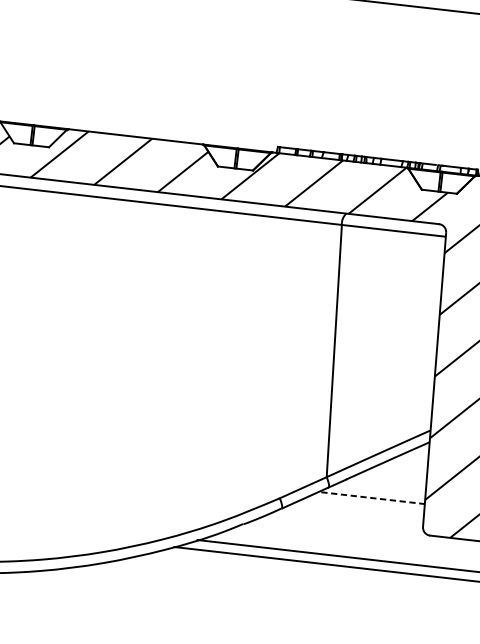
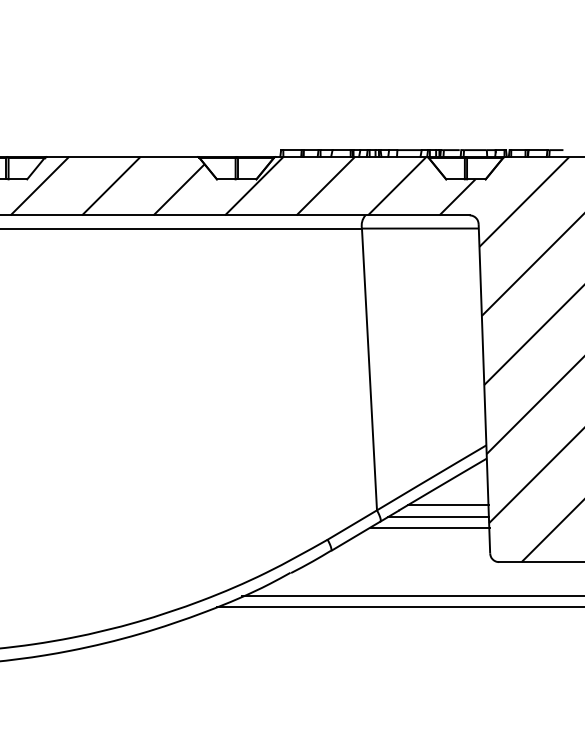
line: (390, 480) -> (448, 505), added
line: (380, 489) -> (438, 517), added
line: (372, 497) -> (430, 527), dashed -> solid

